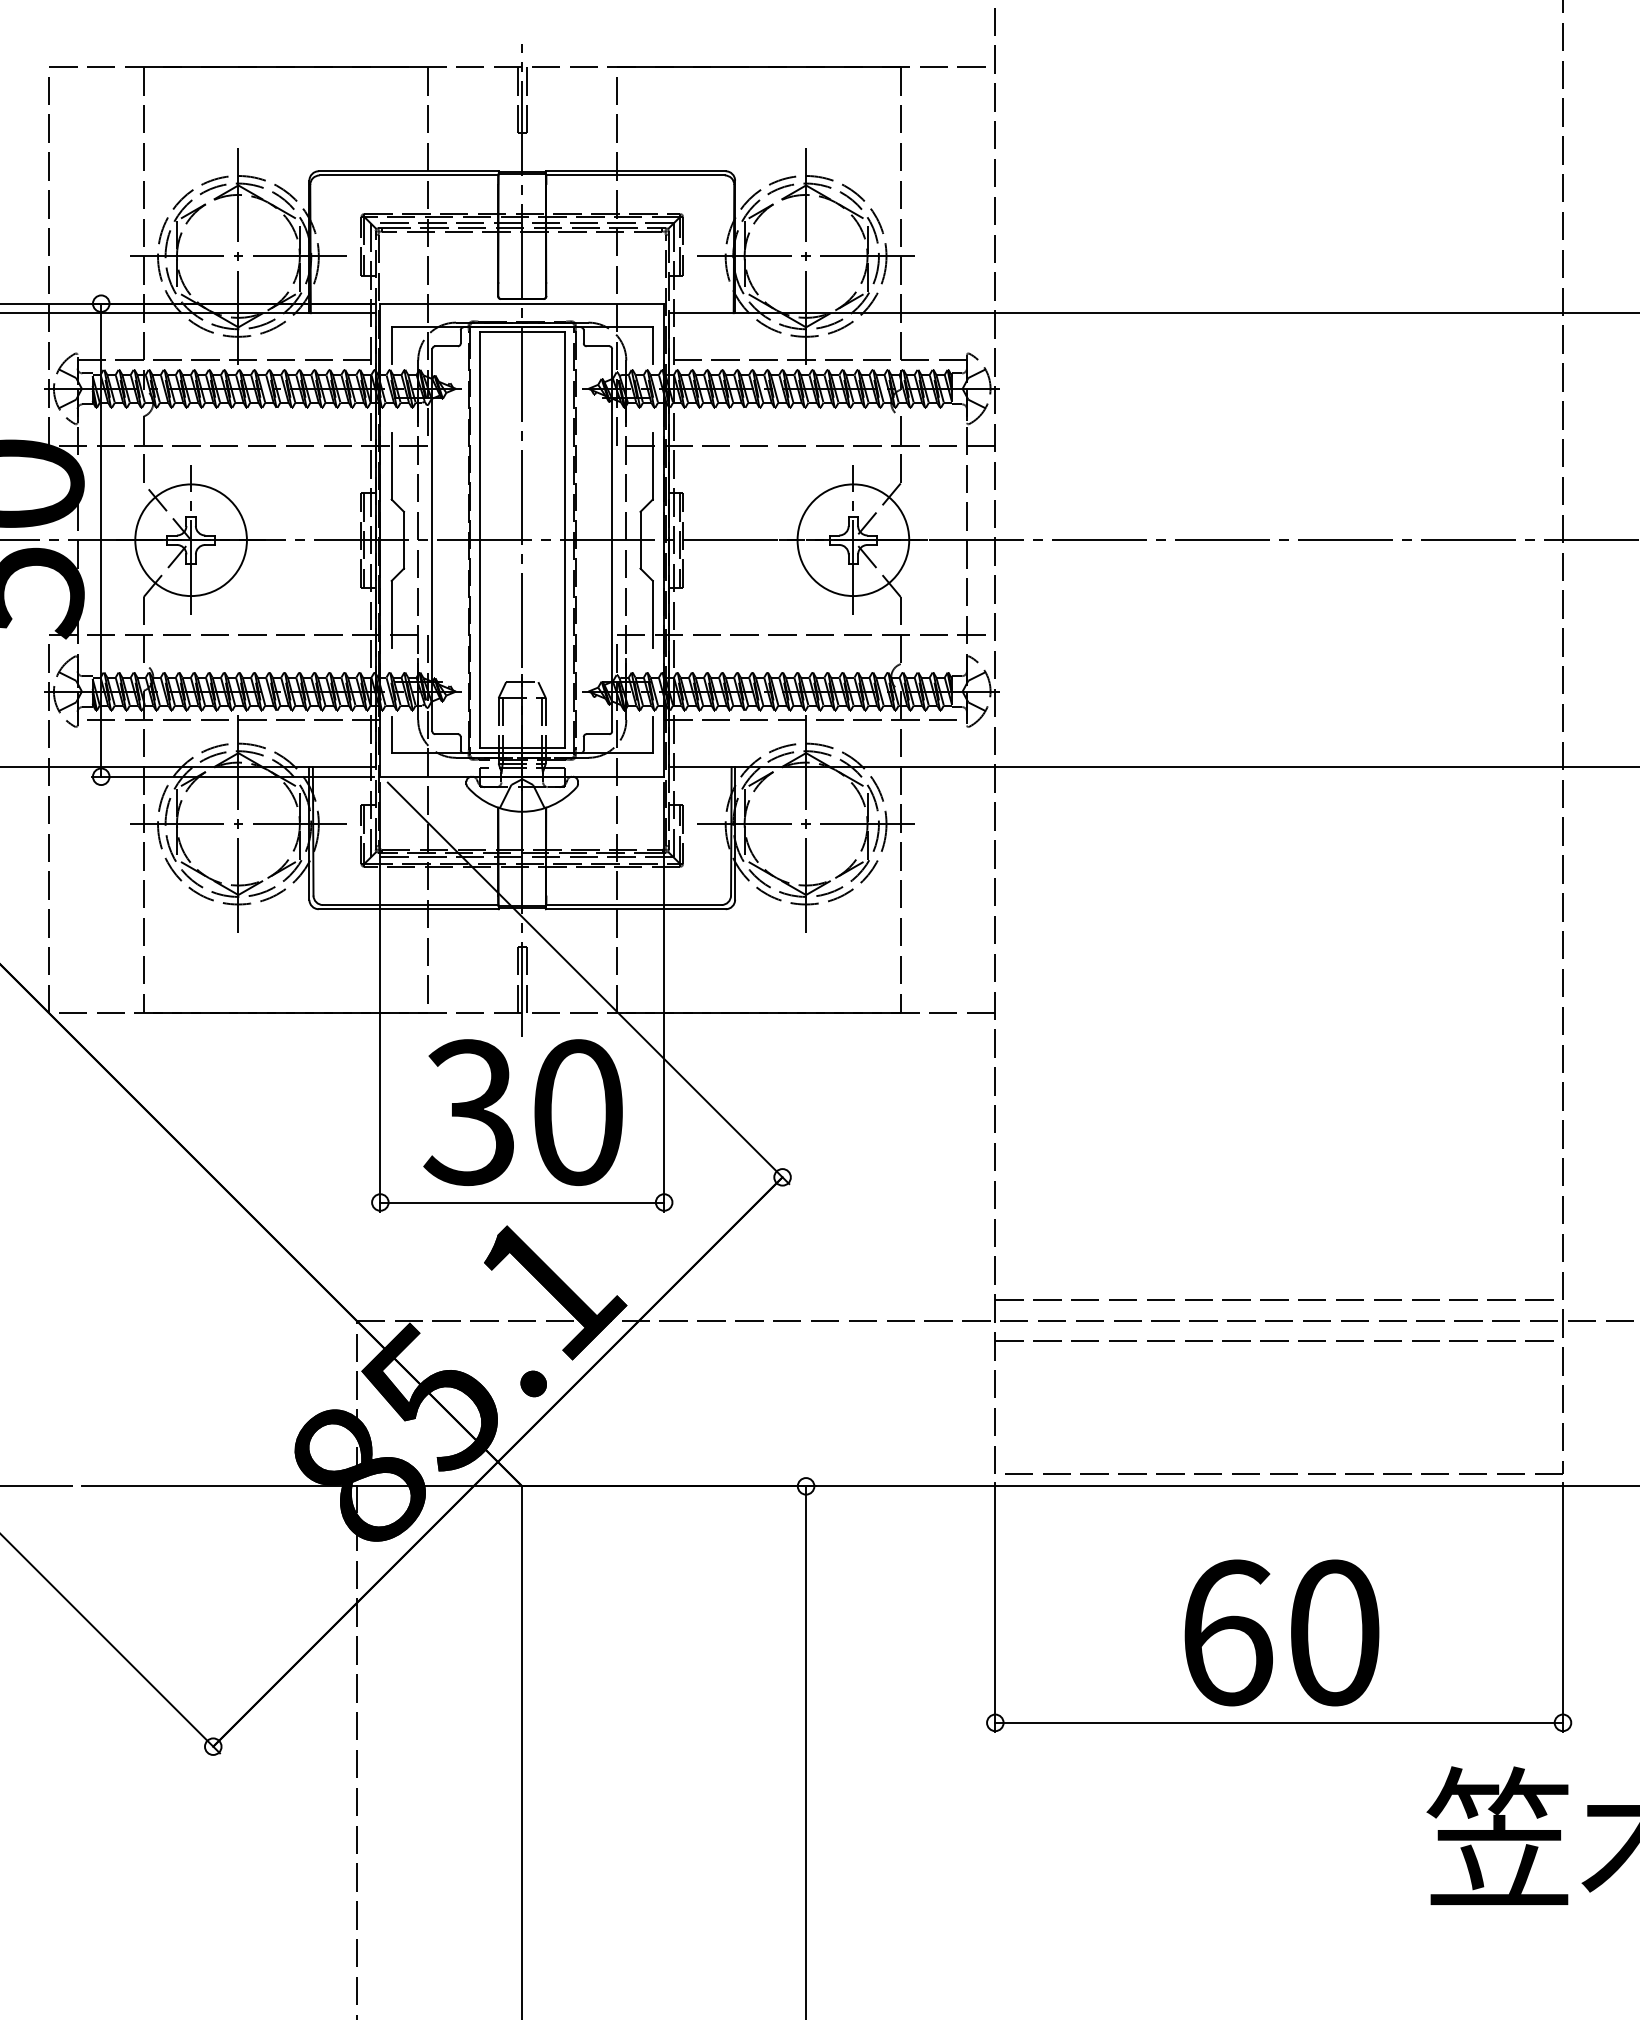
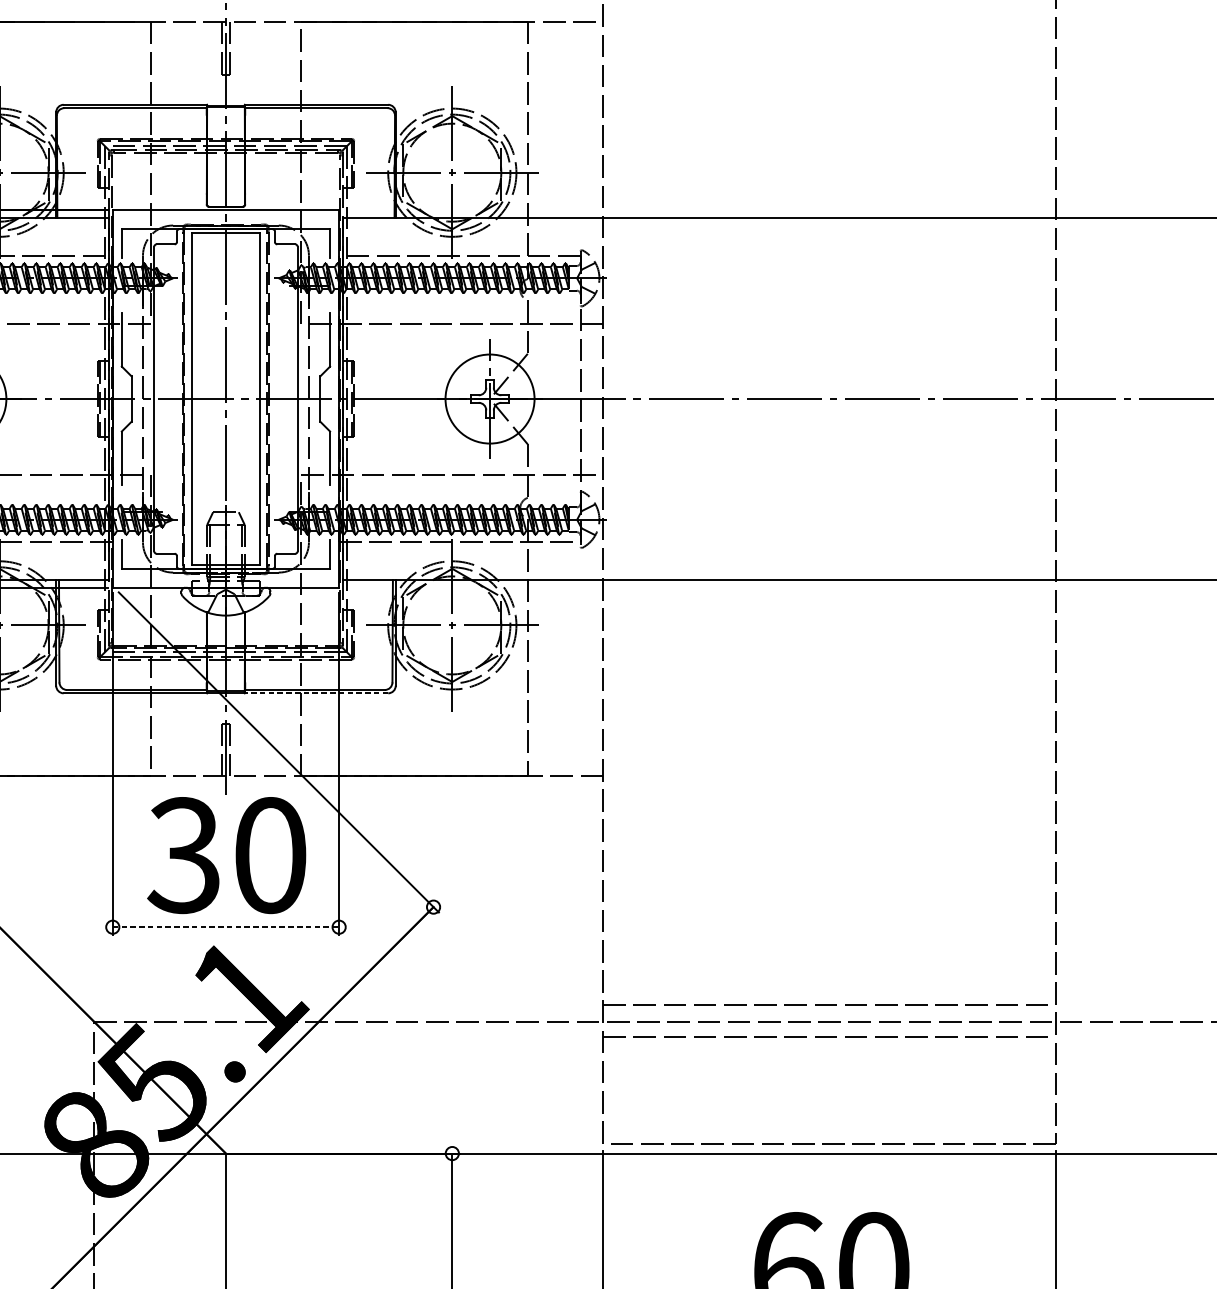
line: (635, 909) -> (316, 693), solid -> dashed
line: (522, 1202) -> (226, 927), solid -> dashed

